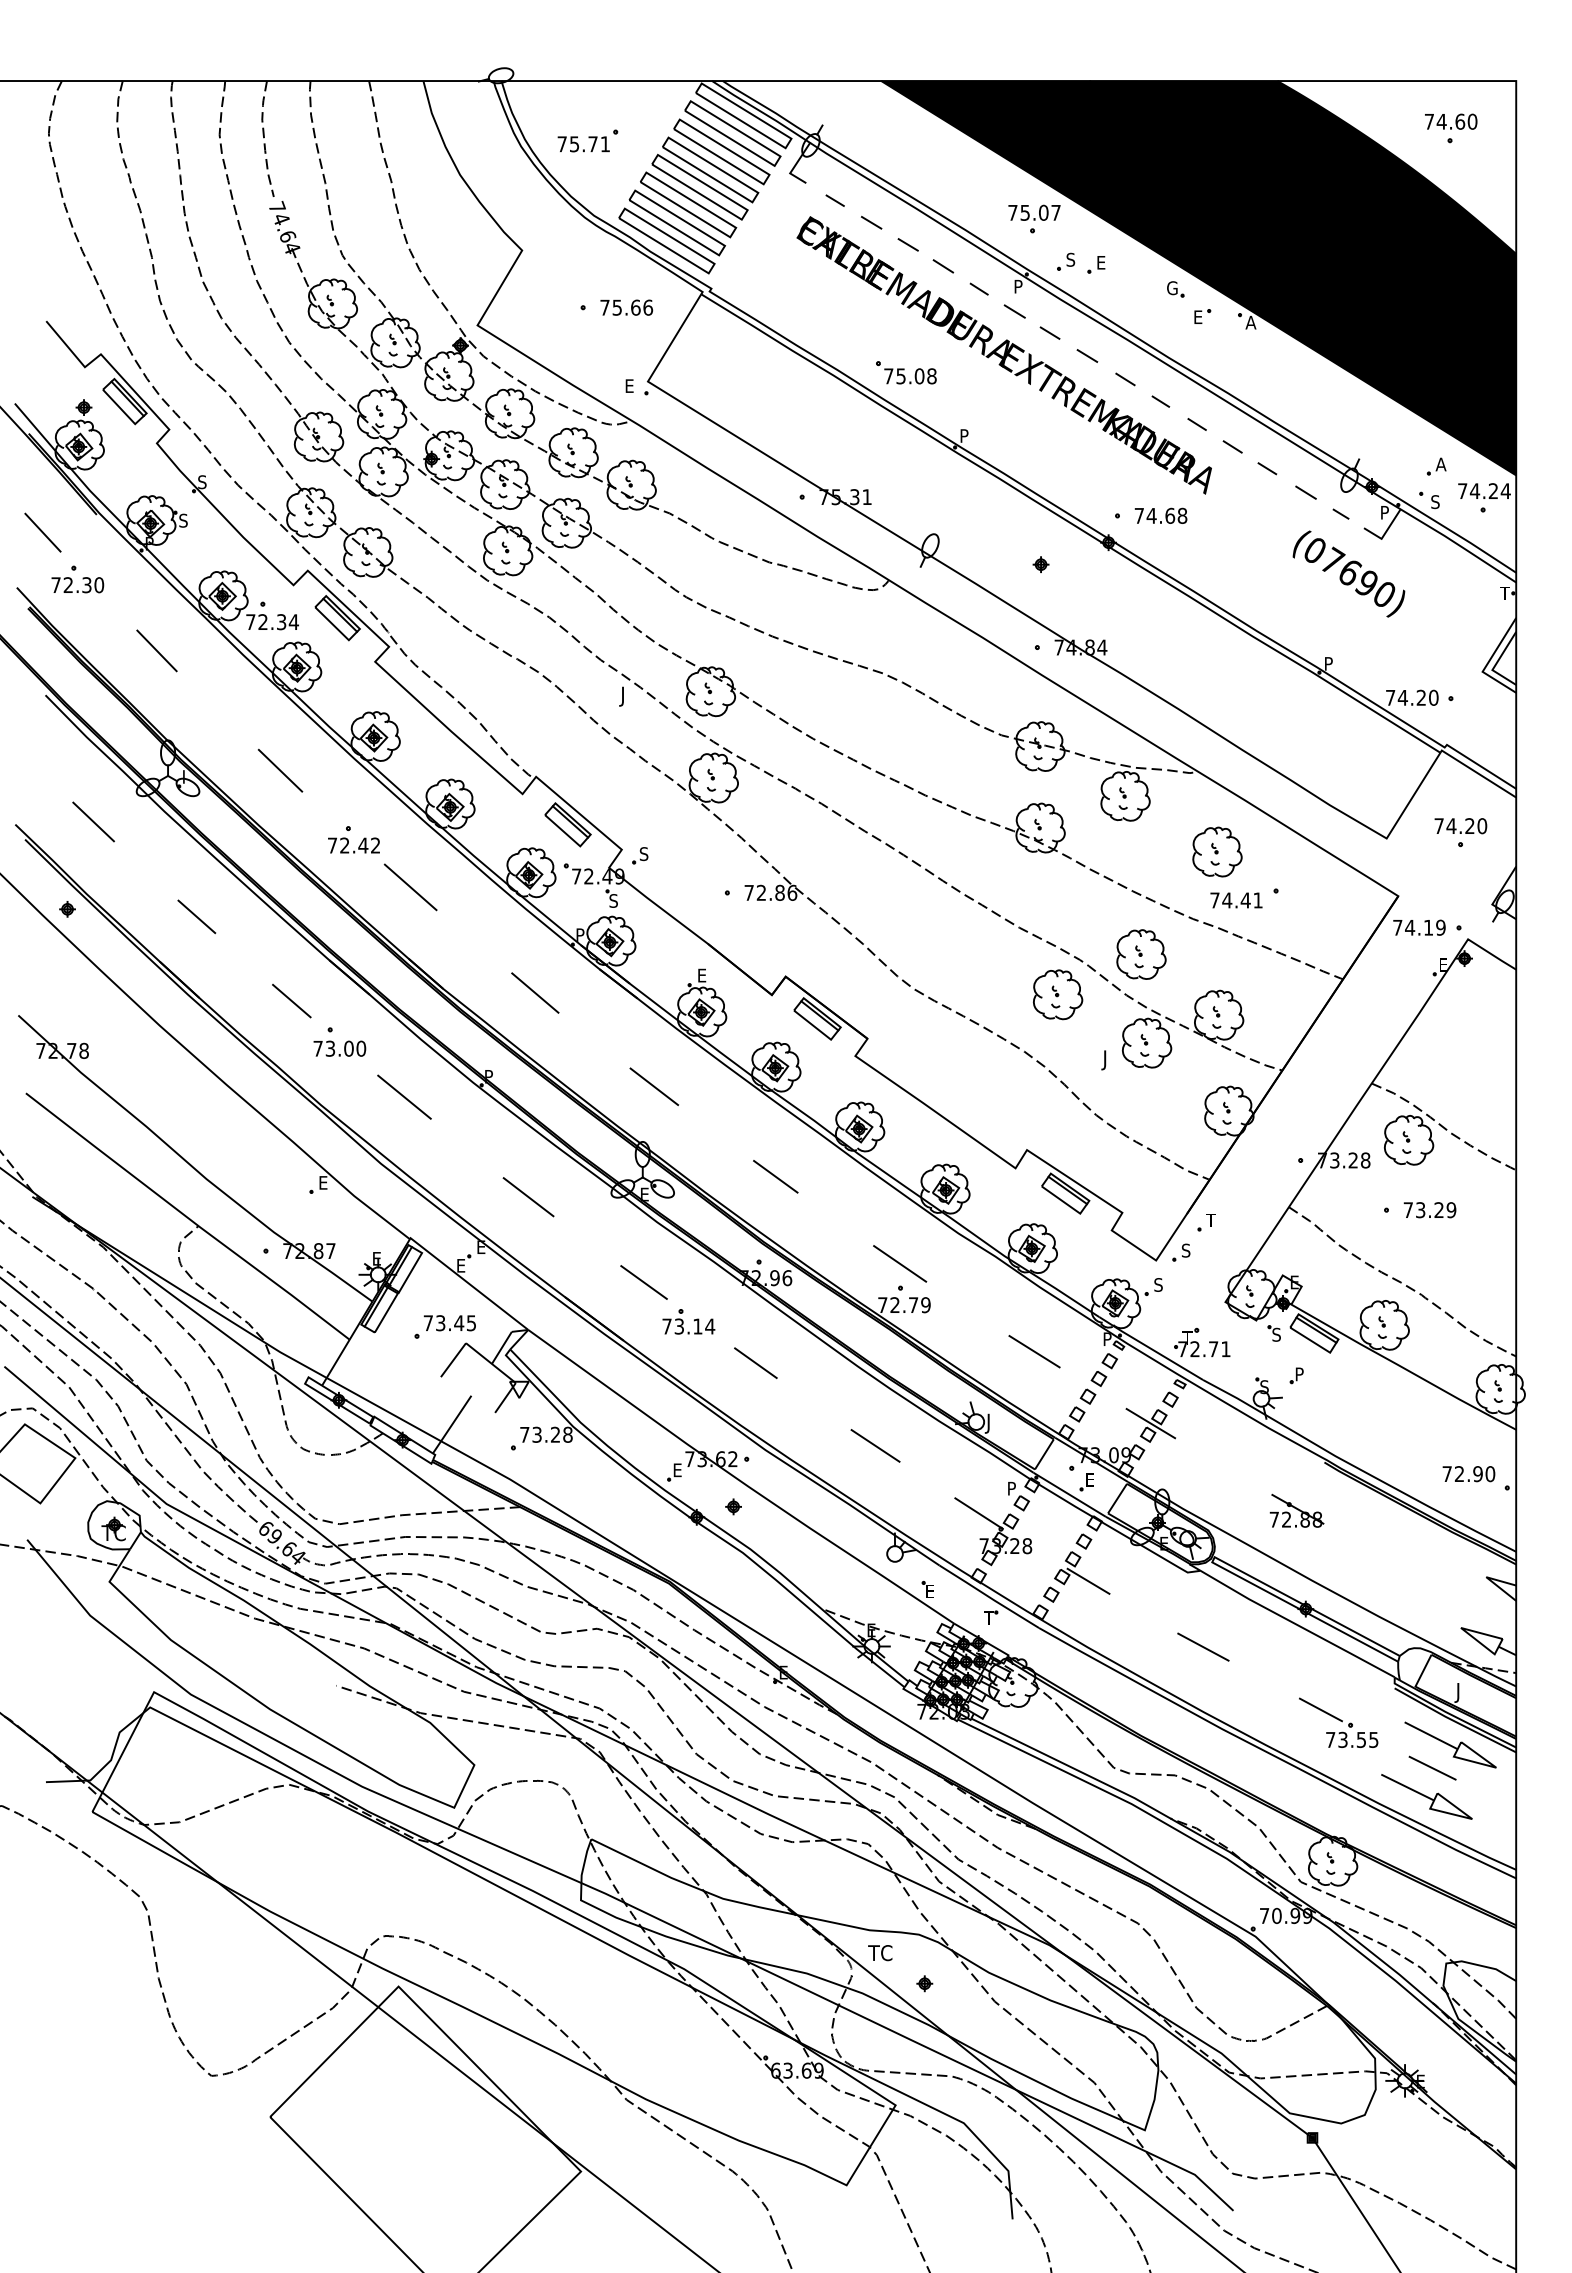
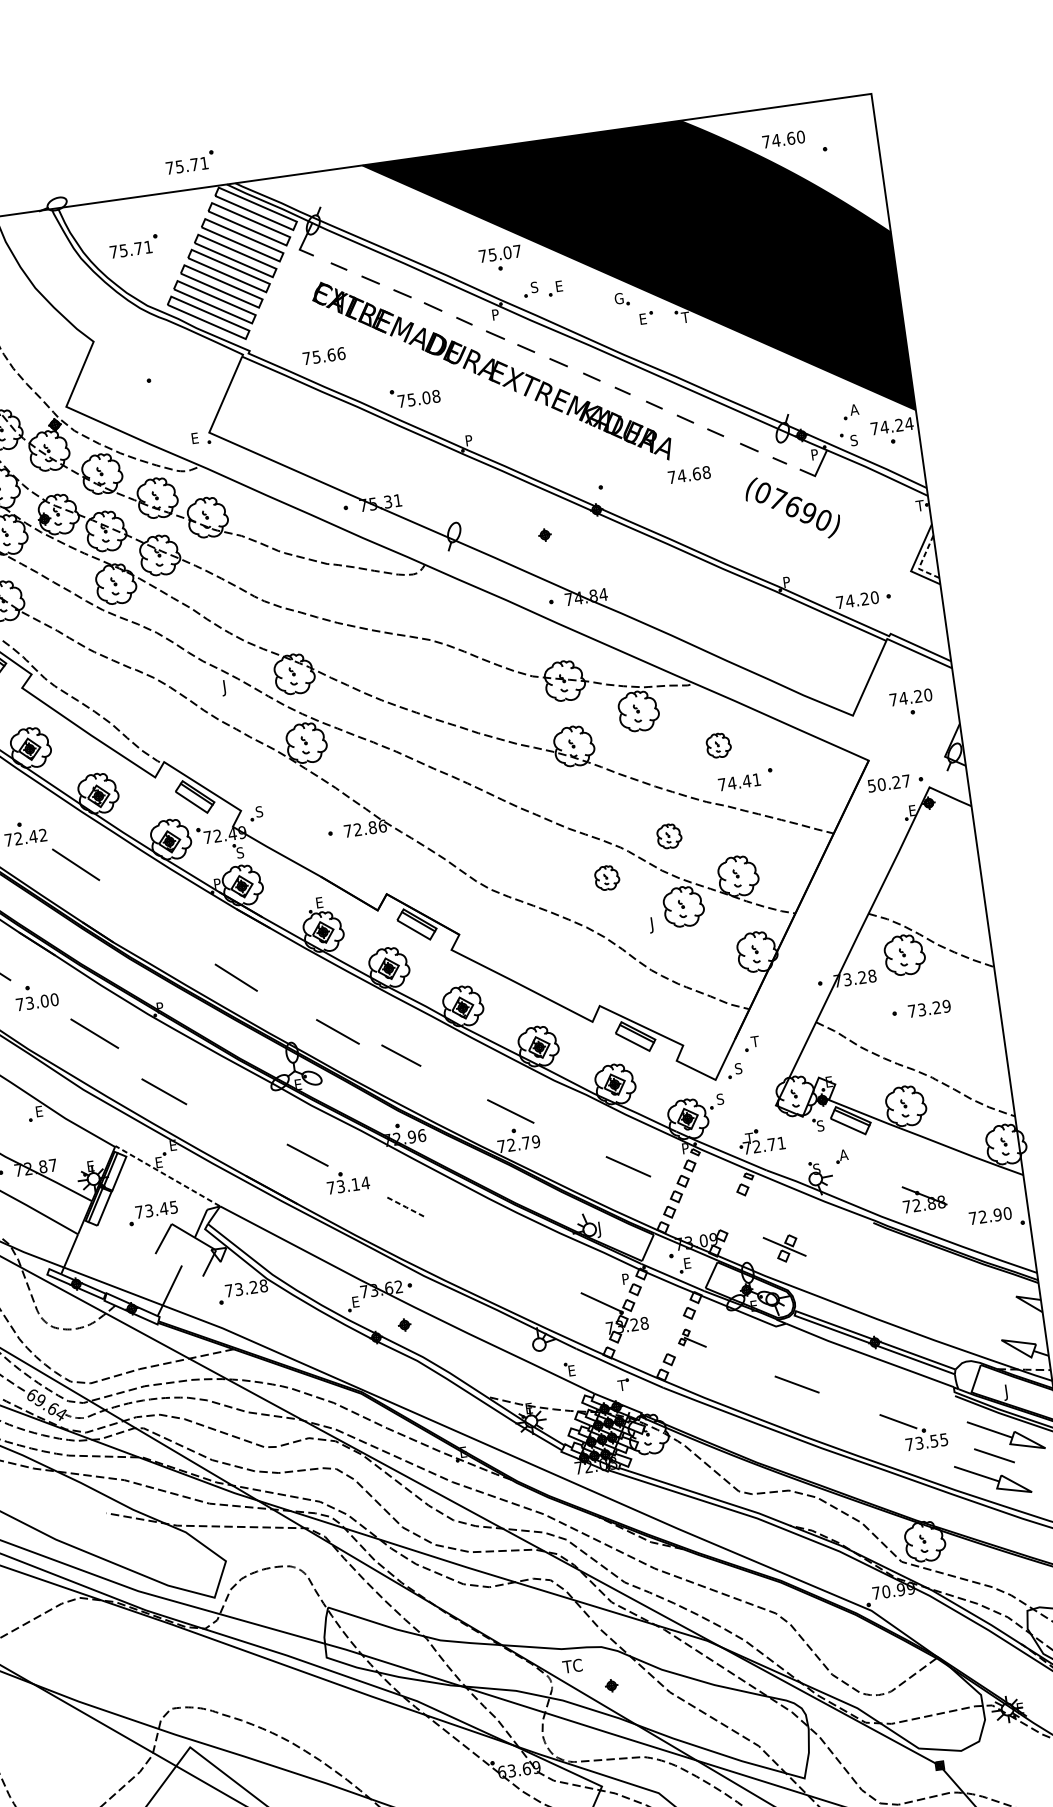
part: (670, 47) -> (189, 162), added
text: (1451, 121) -> (784, 139), moved
text: (626, 307) -> (324, 355), moved
text: (1250, 322) -> (685, 317), A -> T
text: (1160, 515) -> (688, 474), moved
line: (1497, 662) -> (921, 562), solid -> dashed
part: (1217, 851) -> (718, 745), size x0.6
text: (1419, 927) -> (889, 783), 74.19 -> 50.27
part: (1141, 954) -> (669, 836), size x0.6
line: (535, 992) -> (236, 977), moved
part: (1058, 994) -> (607, 877), size x0.6
line: (653, 1086) -> (337, 1031), moved
line: (528, 1197) -> (164, 1092), moved
line: (468, 1283) -> (167, 1175), solid -> dashed
line: (755, 1363) -> (406, 1207), solid -> dashed
text: (1299, 1374) -> (843, 1155), P -> A
part: (1150, 1425) -> (784, 1248), moved
line: (875, 1445) -> (511, 1259), removed
part: (1296, 1510) -> (923, 1197), moved
part: (1082, 1572) -> (691, 1338), size x0.6

